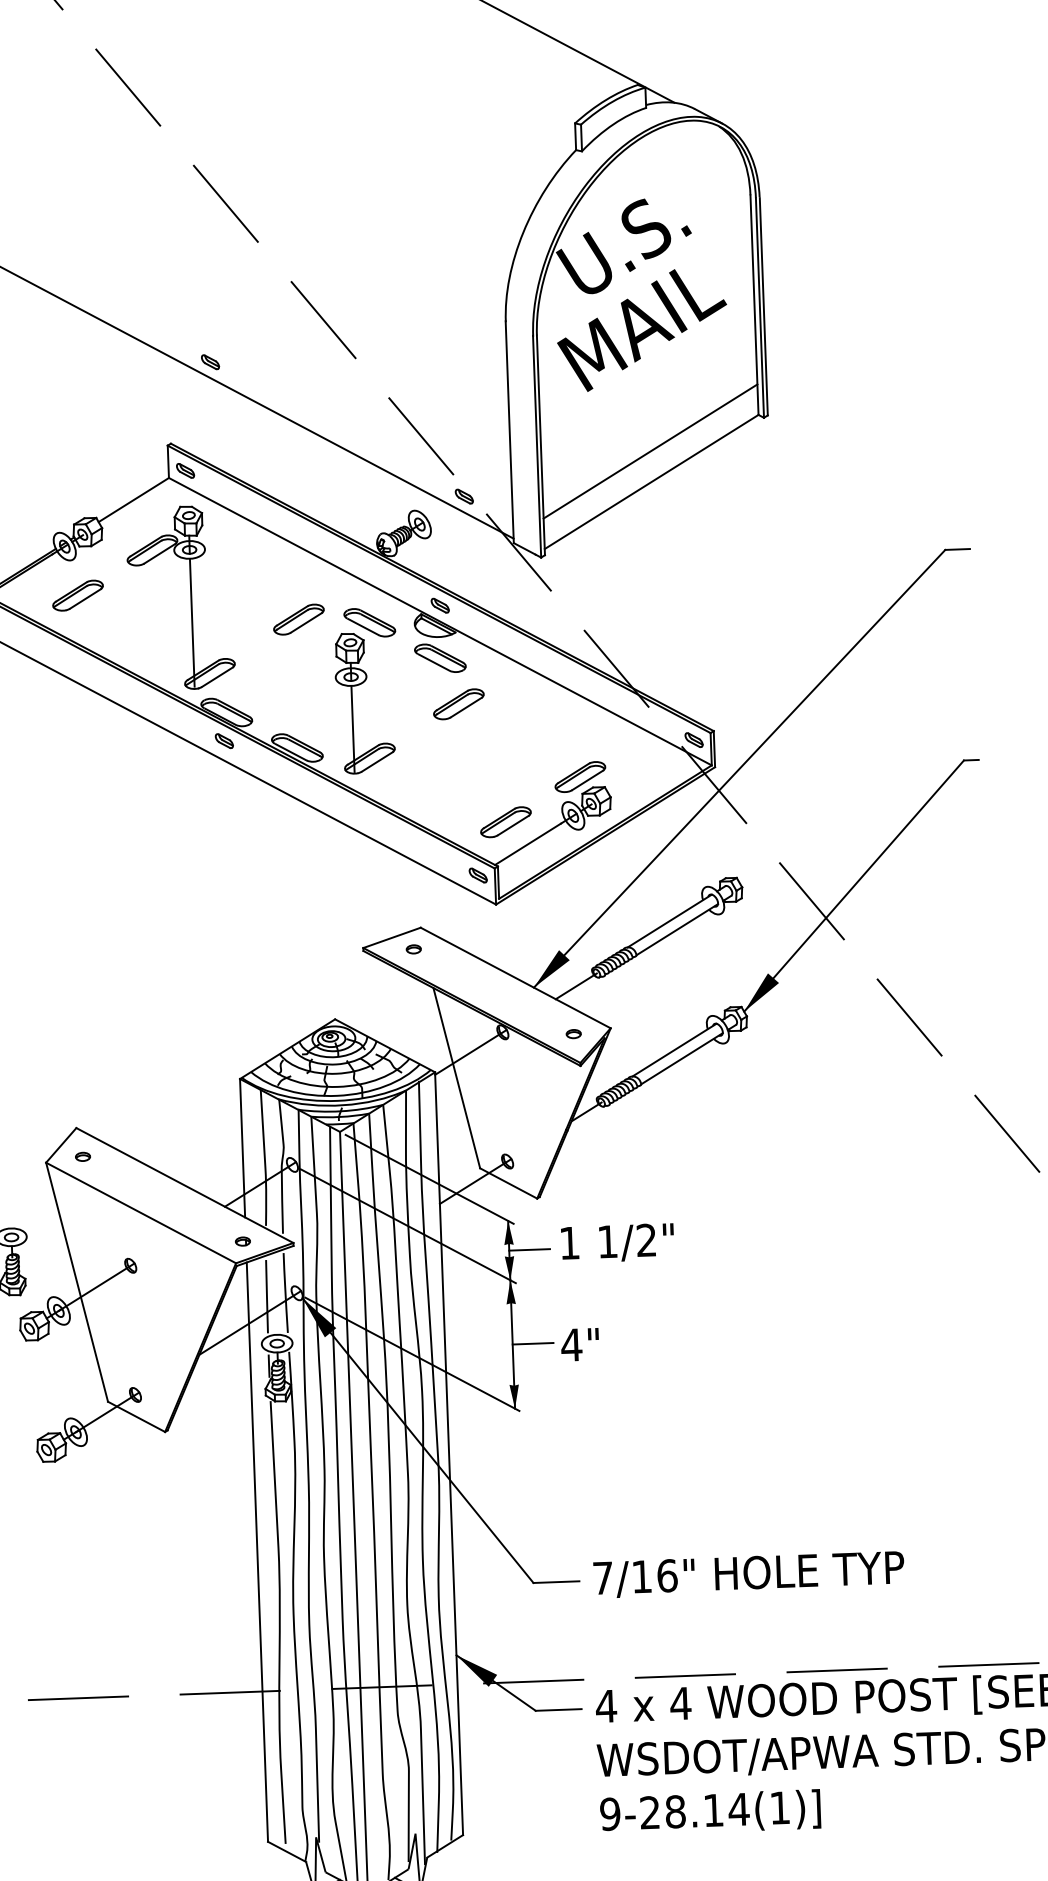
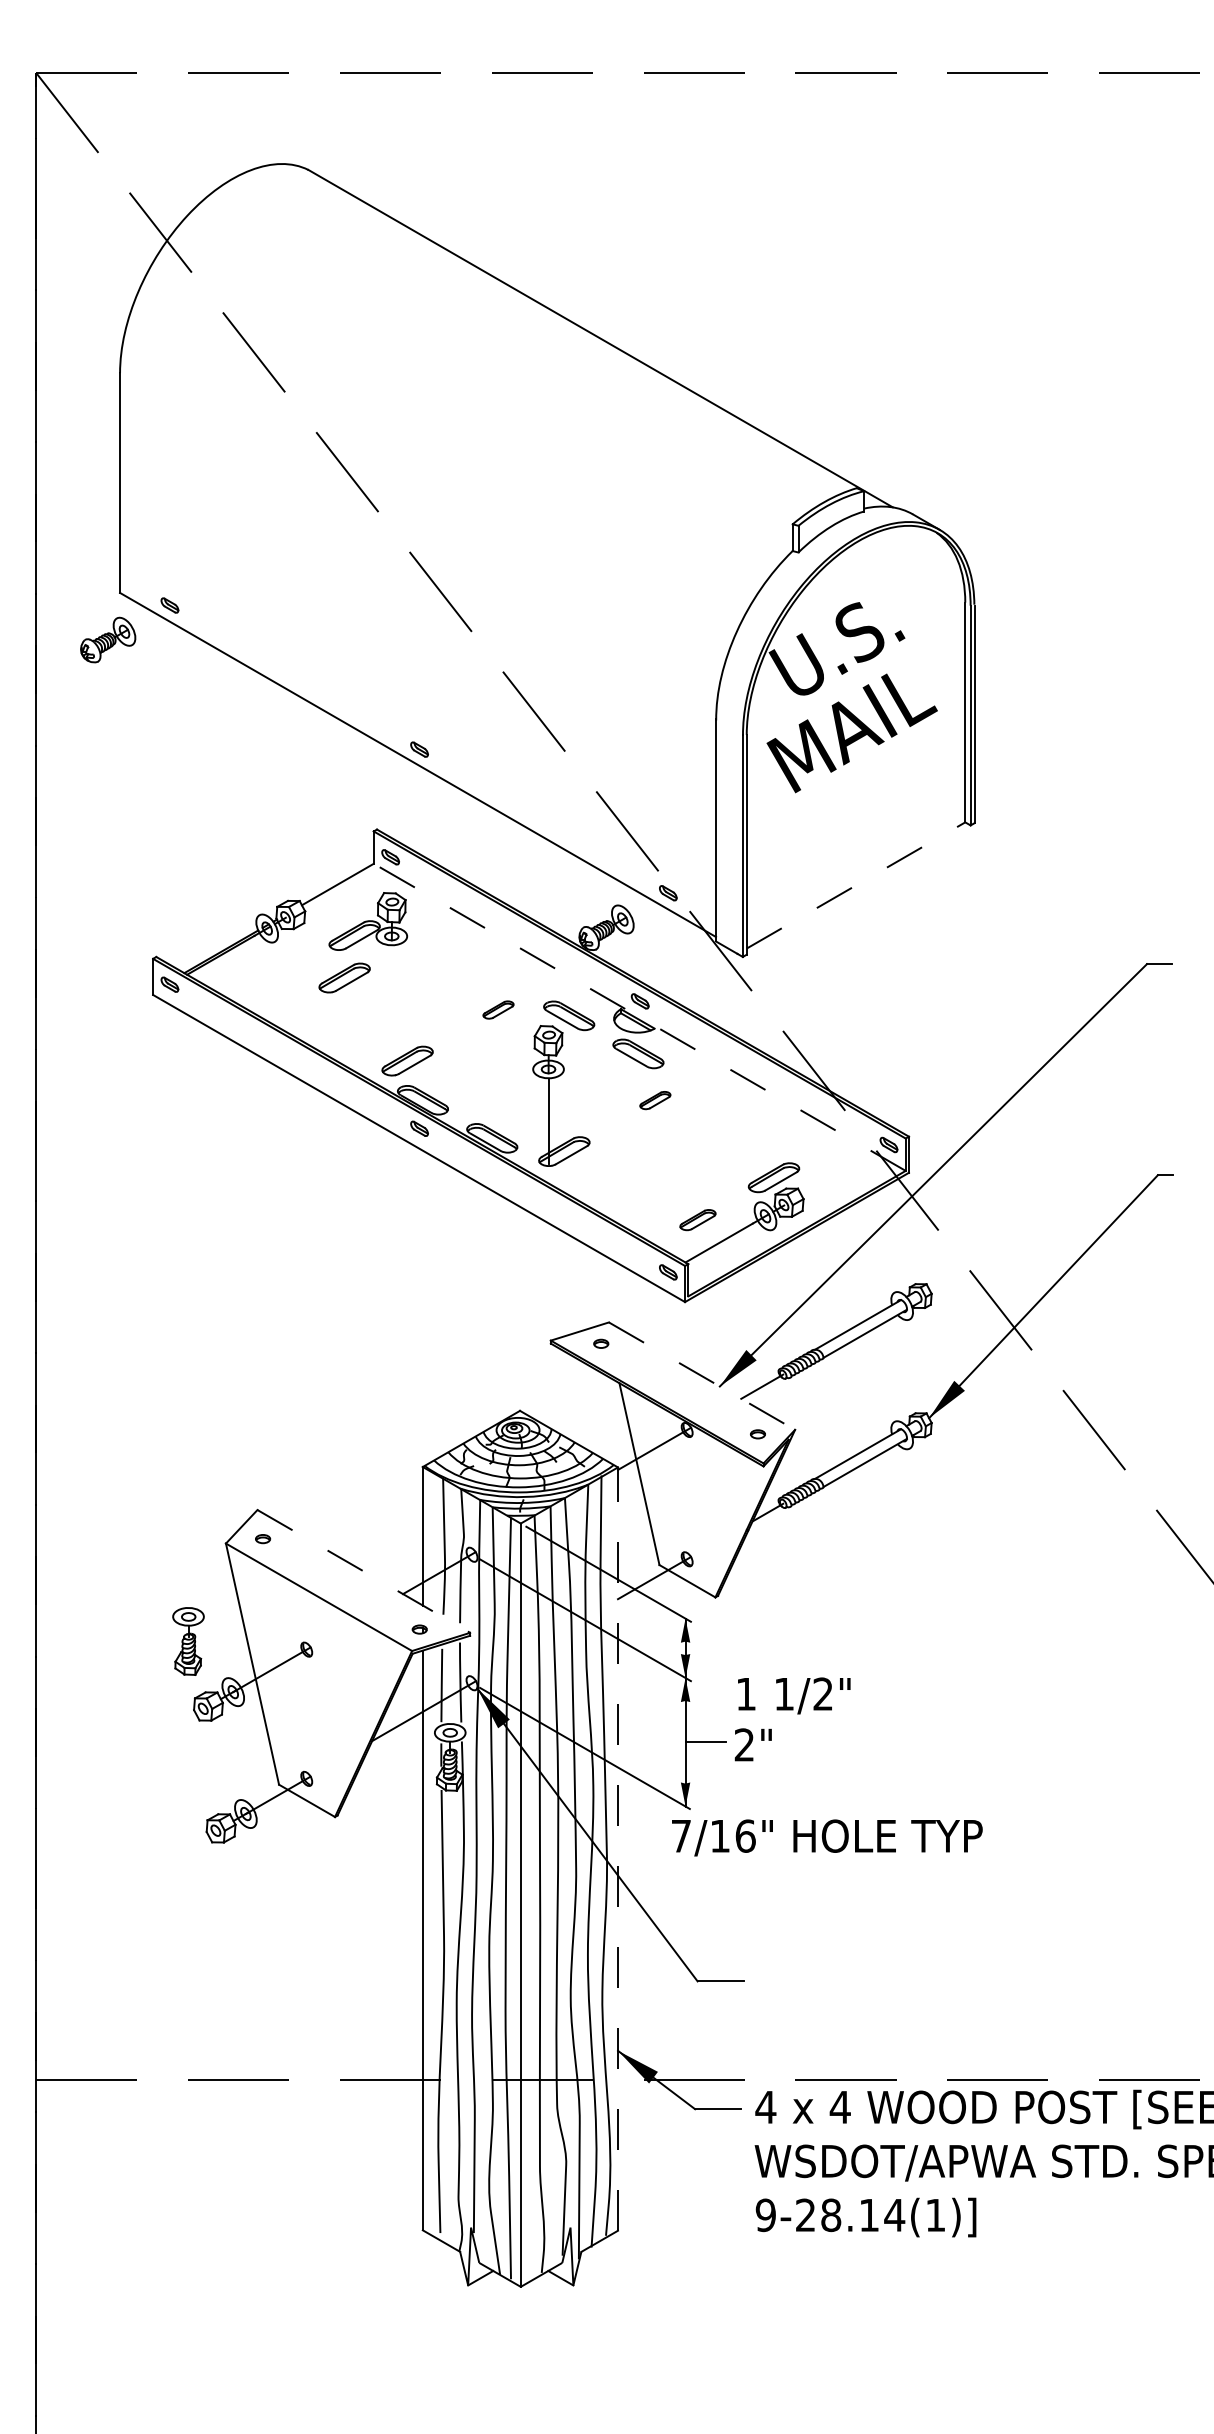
line: (649, 451) -> (855, 854), removed
line: (652, 482) -> (856, 885), solid -> dashed
part: (77, 595) -> (344, 977), moved
part: (298, 619) -> (498, 1009), size x0.6
line: (440, 621) -> (639, 1017), solid -> dashed
line: (191, 622) -> (391, 1009), removed
part: (459, 704) -> (655, 1100), size x0.6
part: (505, 821) -> (697, 1219), size x0.7
line: (516, 978) -> (702, 1376), solid -> dashed
line: (184, 1185) -> (363, 1571), solid -> dashed
text: (617, 1242) -> (794, 1695), moved
line: (529, 1250) -> (705, 1648), removed
text: (571, 1344) -> (744, 1744), 4" -> 2"
line: (448, 1454) -> (617, 1849), solid -> dashed
text: (749, 1574) -> (827, 1837), moved

